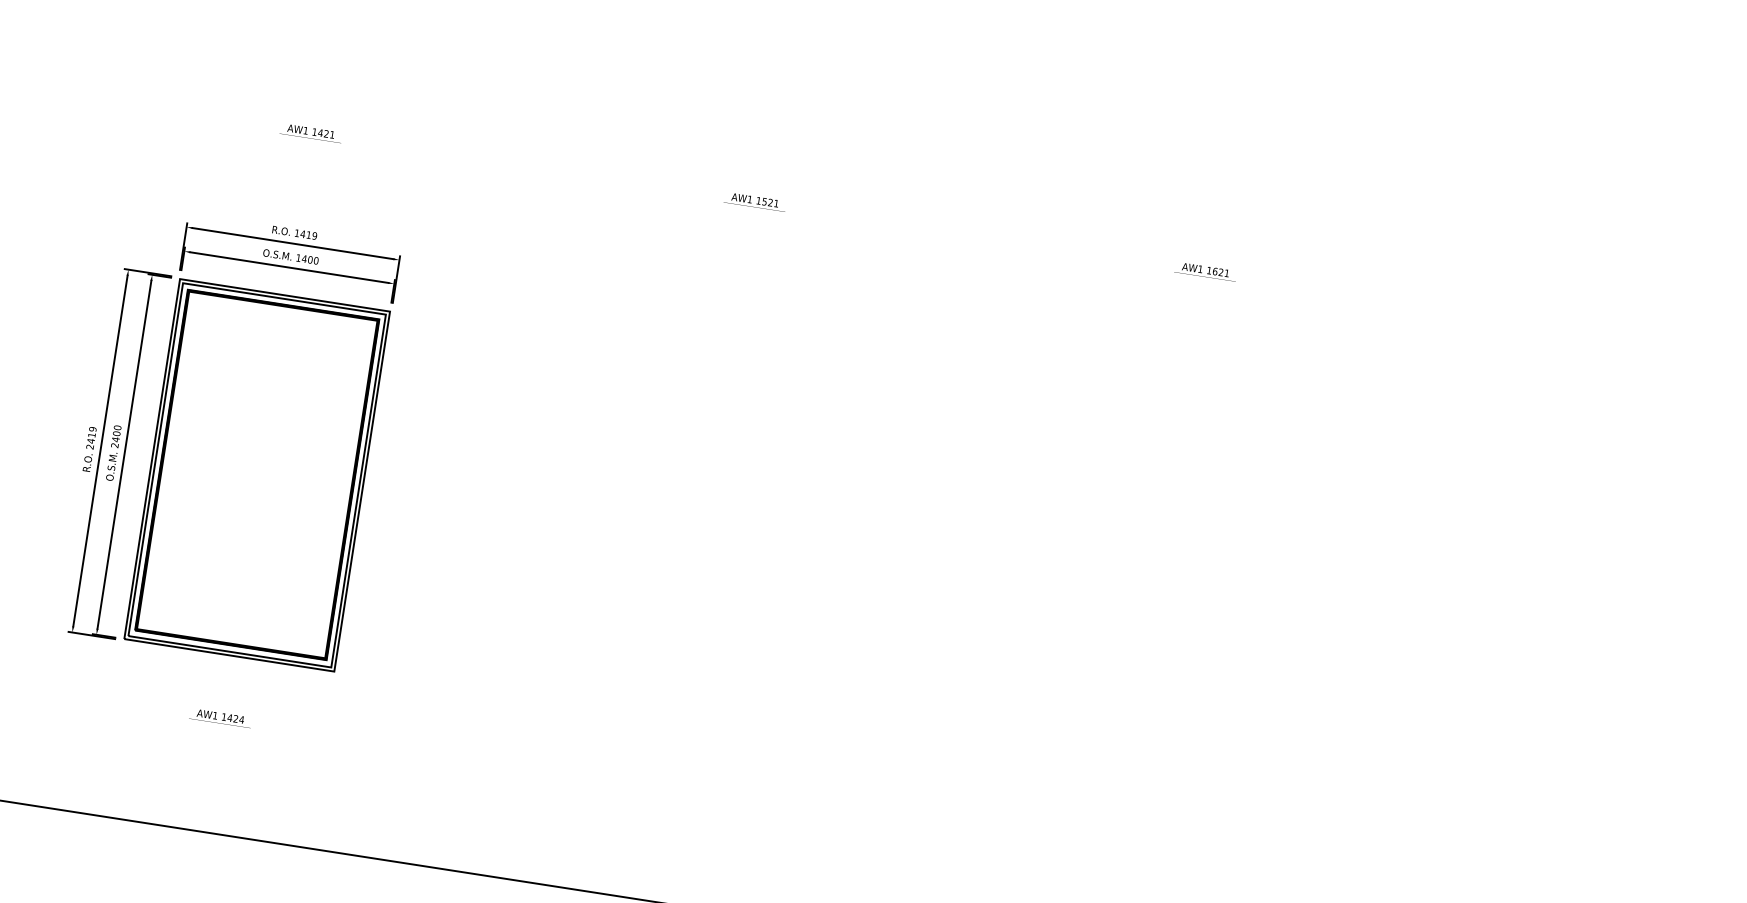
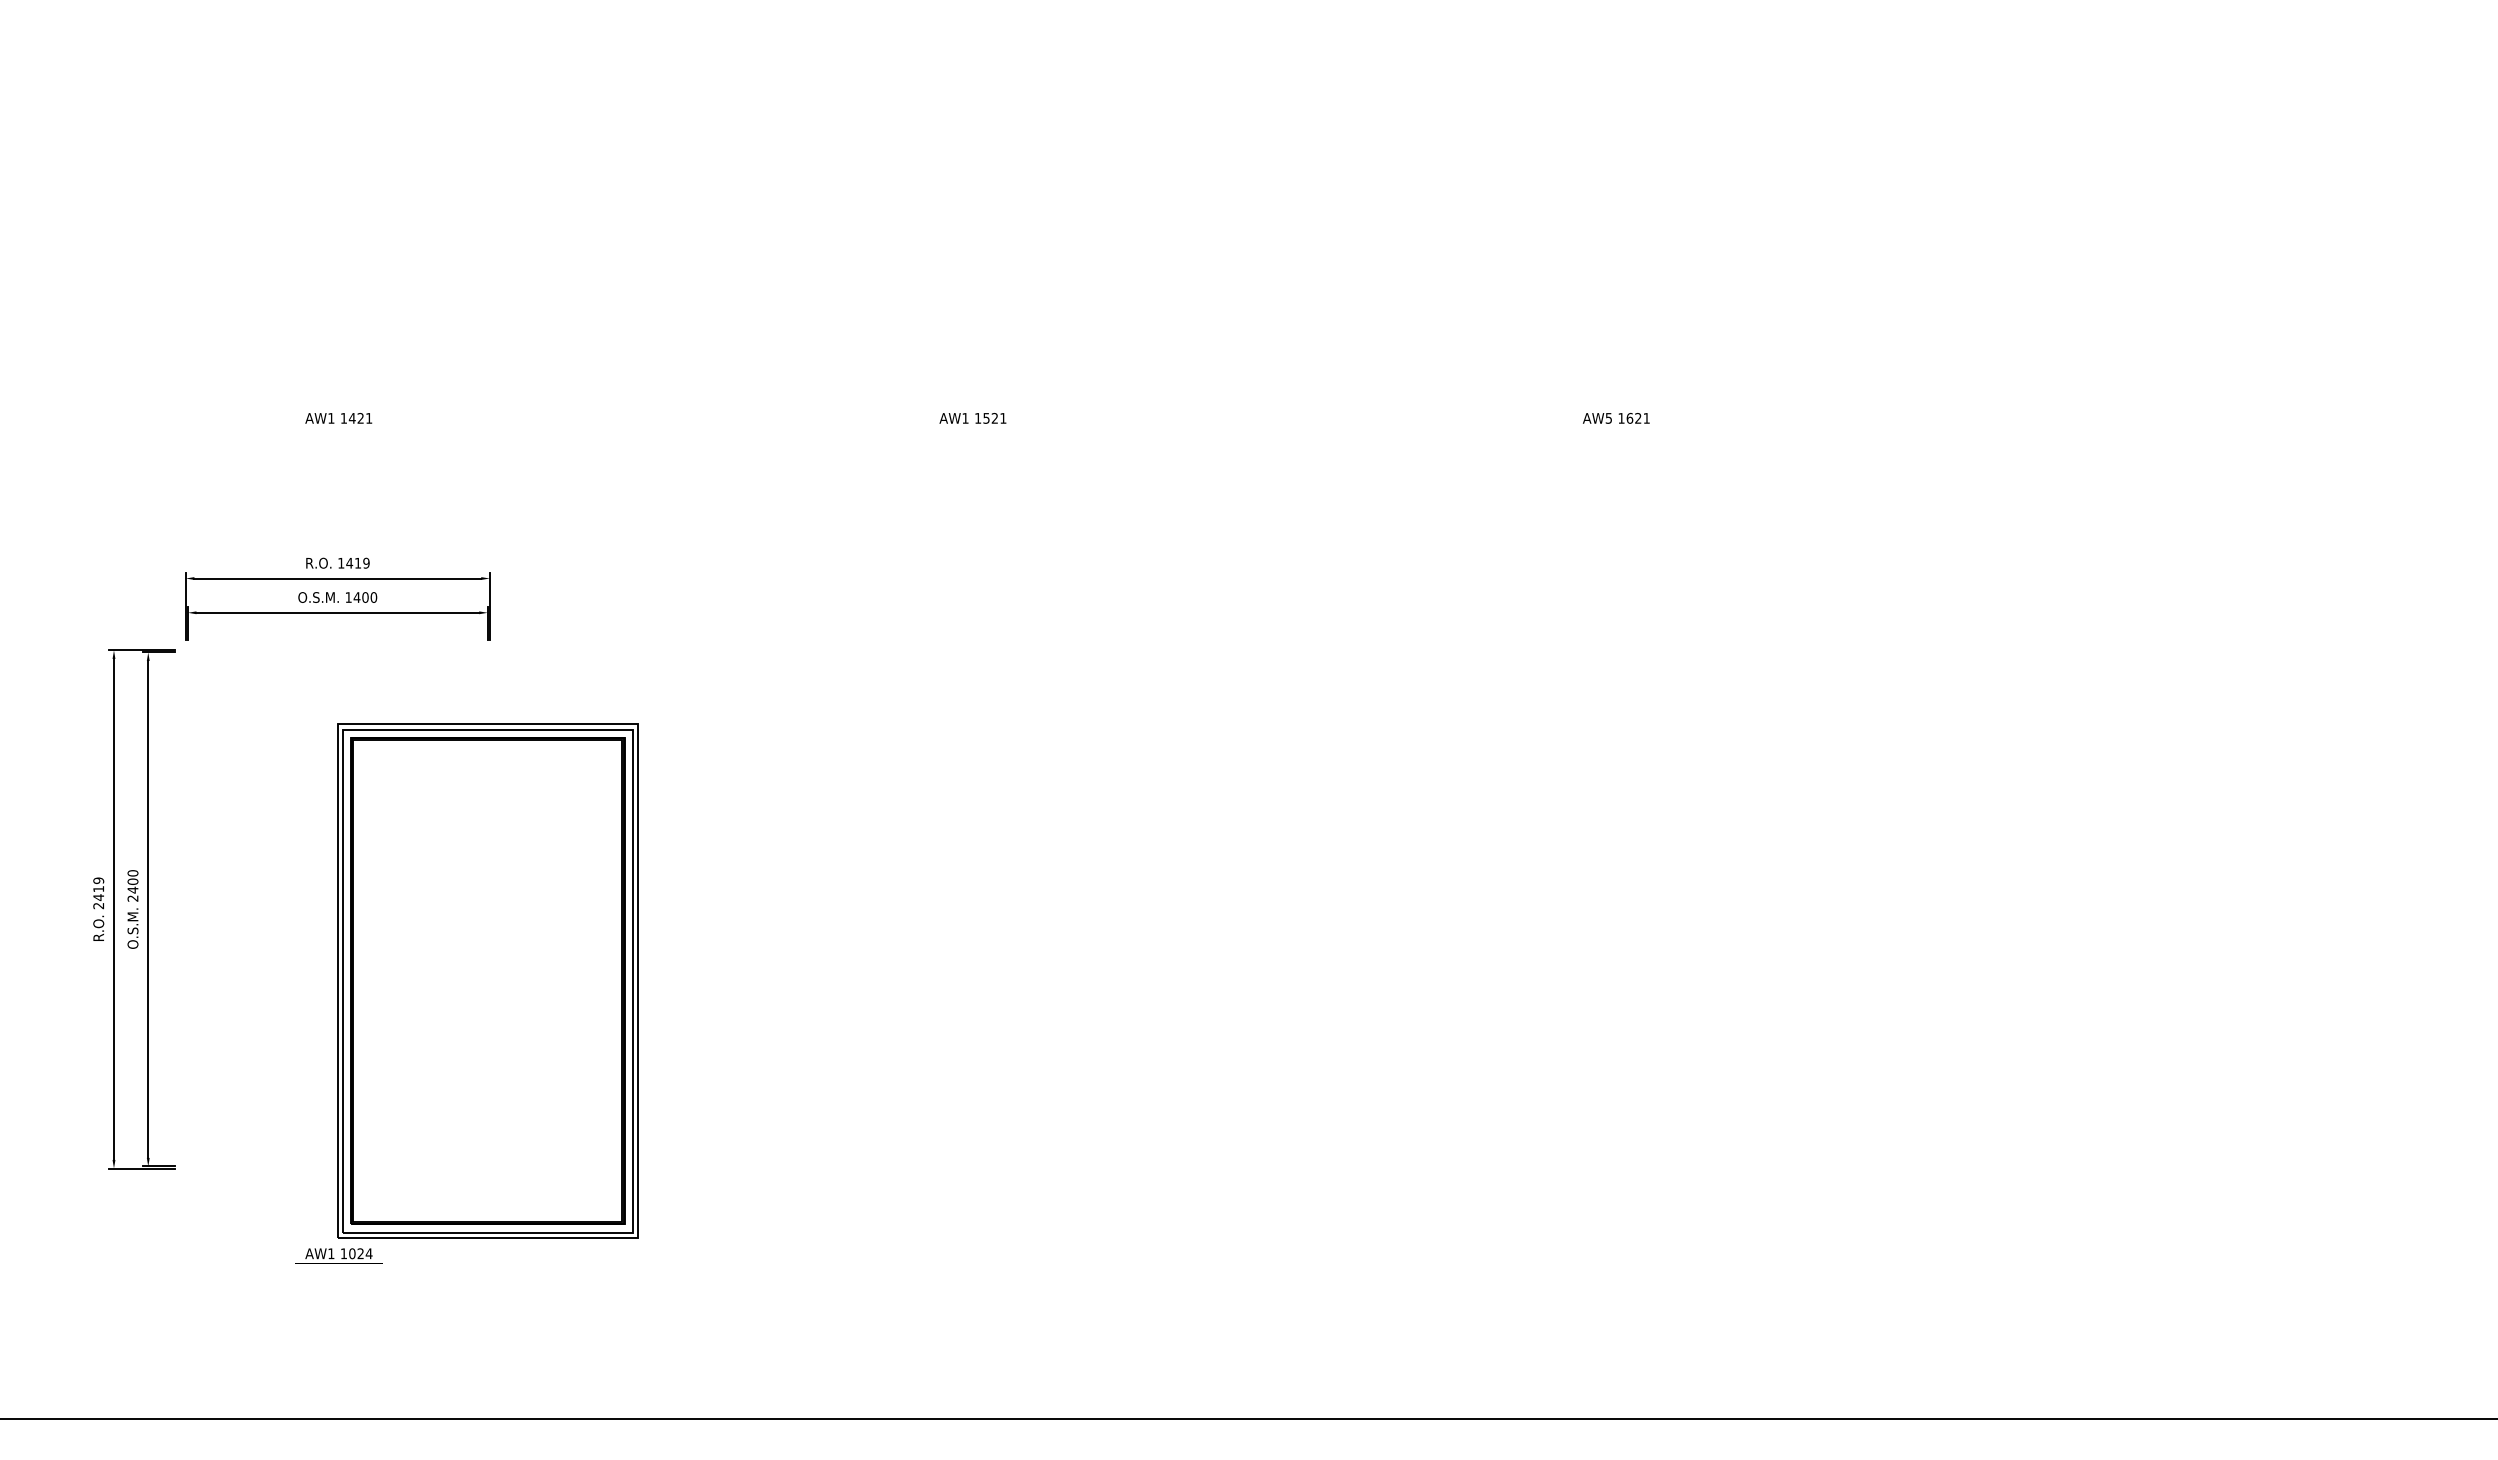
text: (1200, 269) -> (1608, 418), AW1 -> AW5
part: (257, 474) -> (487, 980), moved
text: (229, 717) -> (351, 1253), 1424 -> 1024

